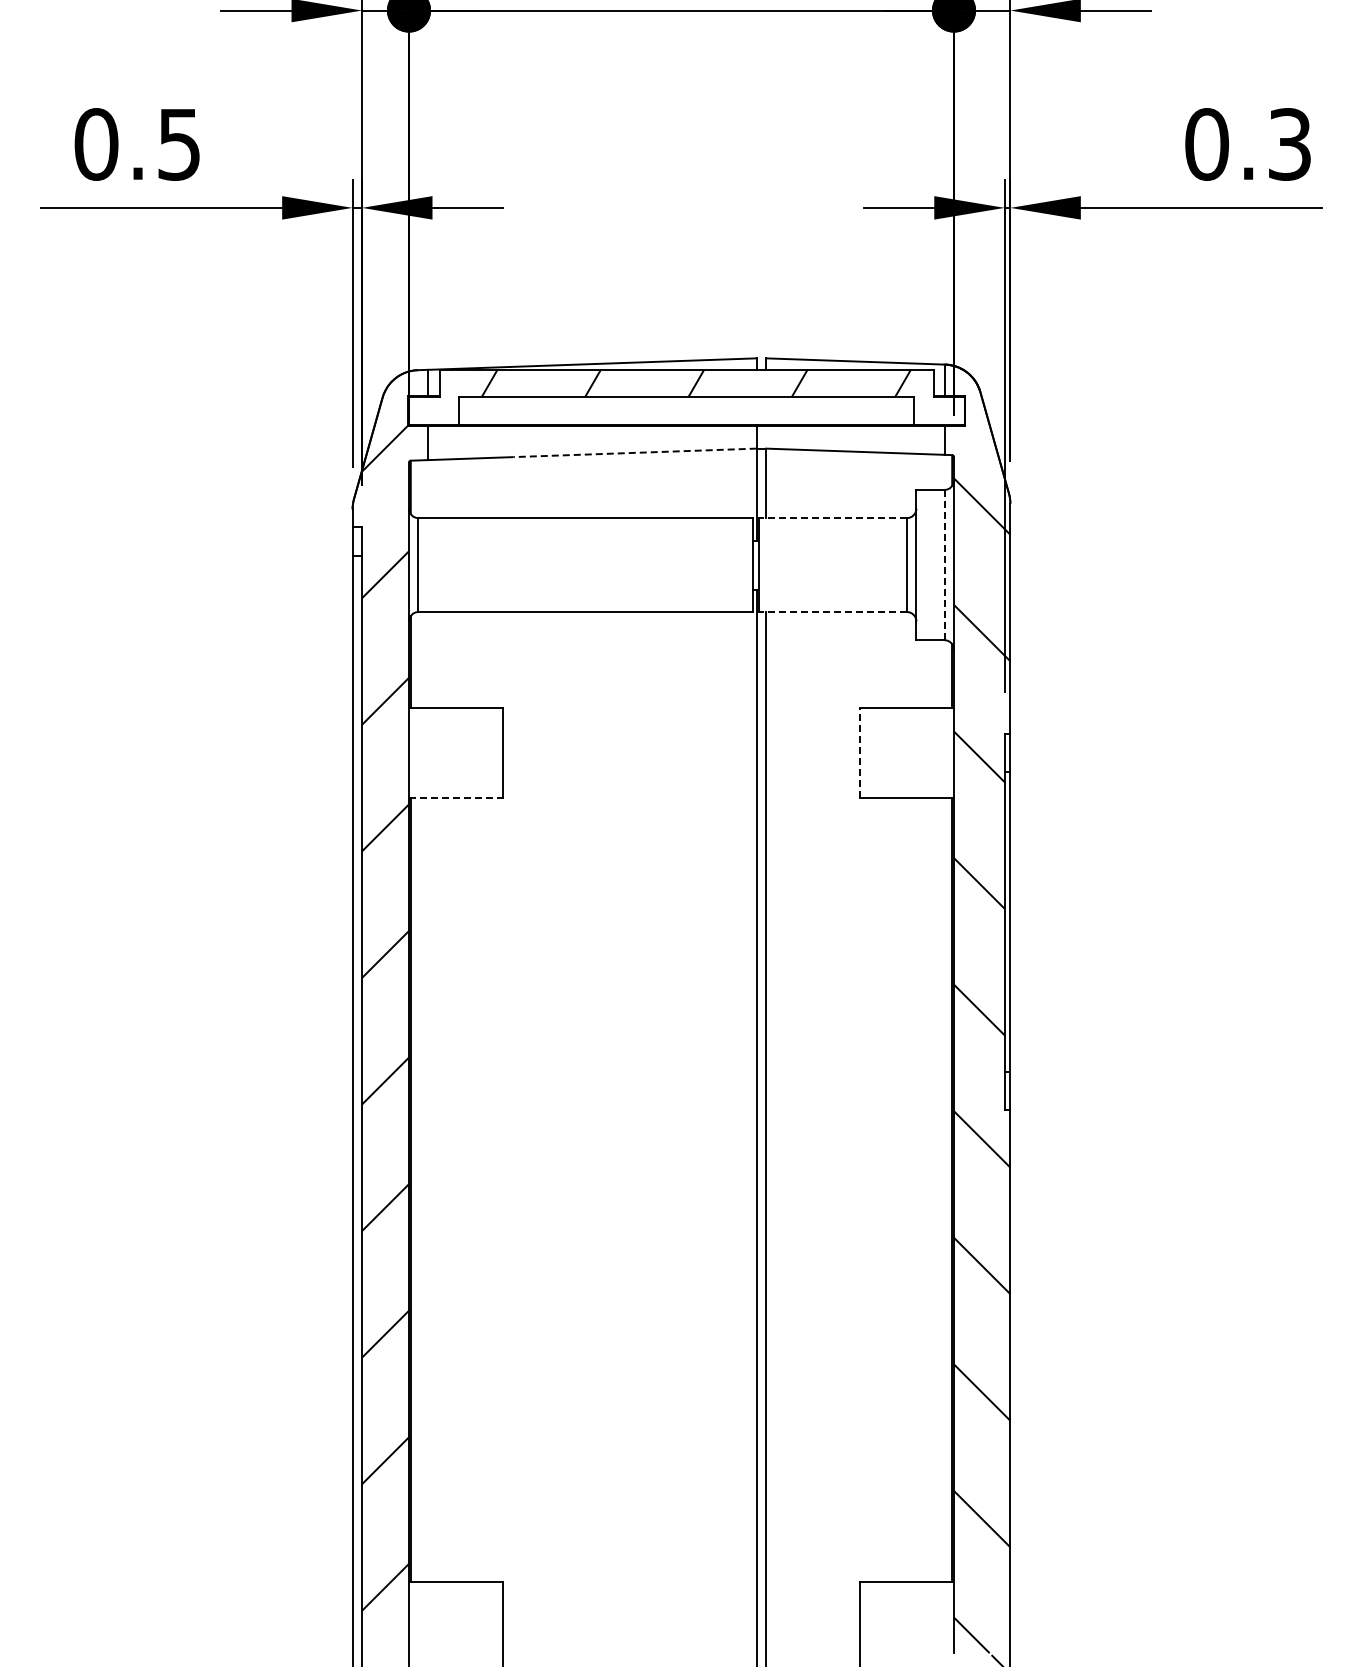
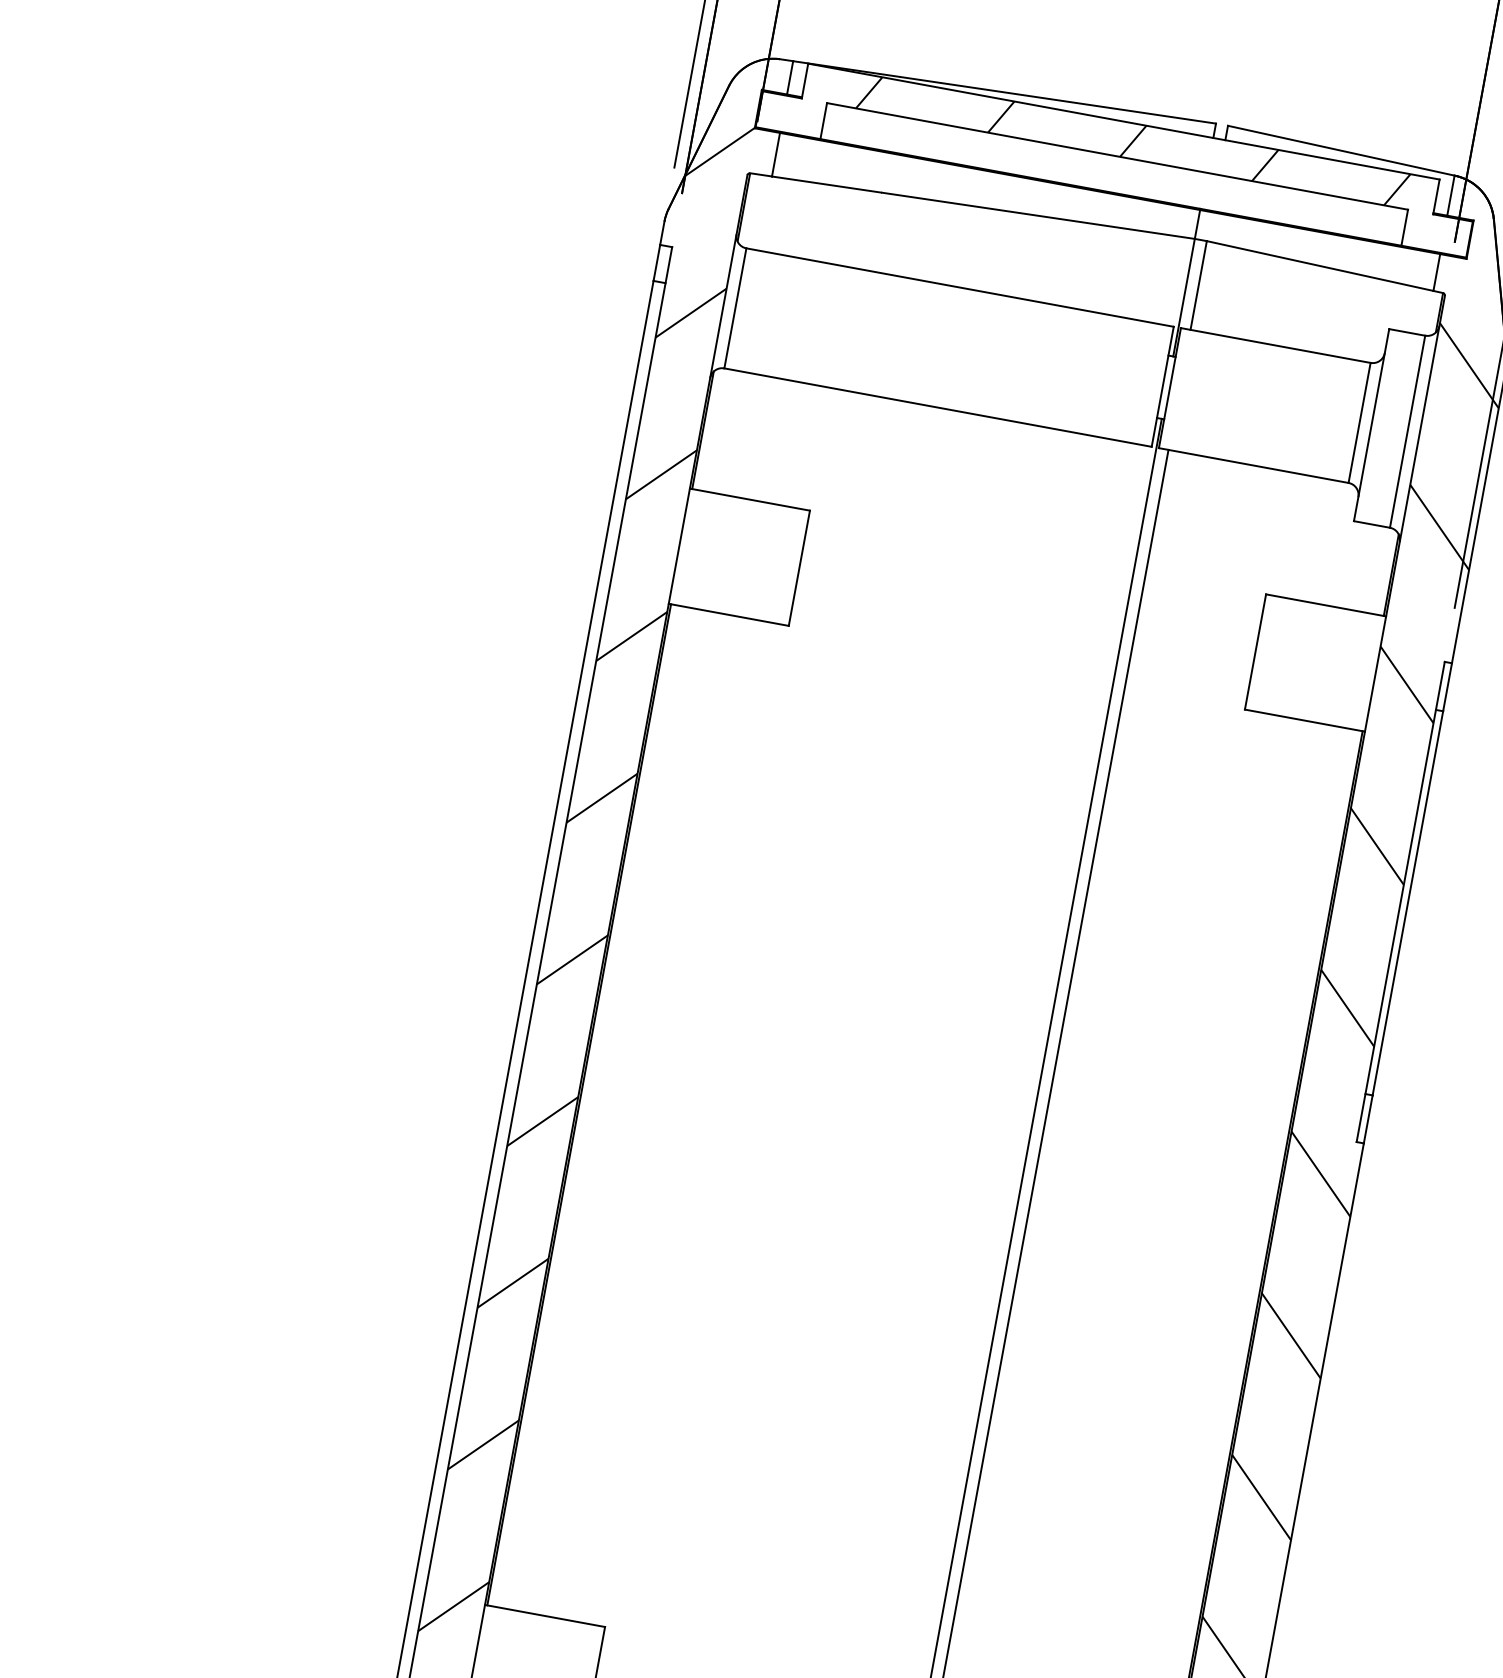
line: (635, 452) -> (1039, 215), dashed -> solid
line: (832, 518) -> (1275, 345), dashed -> solid
line: (944, 564) -> (1407, 430), dashed -> solid
line: (832, 612) -> (1253, 466), dashed -> solid
line: (860, 752) -> (1256, 651), dashed -> solid
line: (455, 798) -> (728, 615), dashed -> solid

